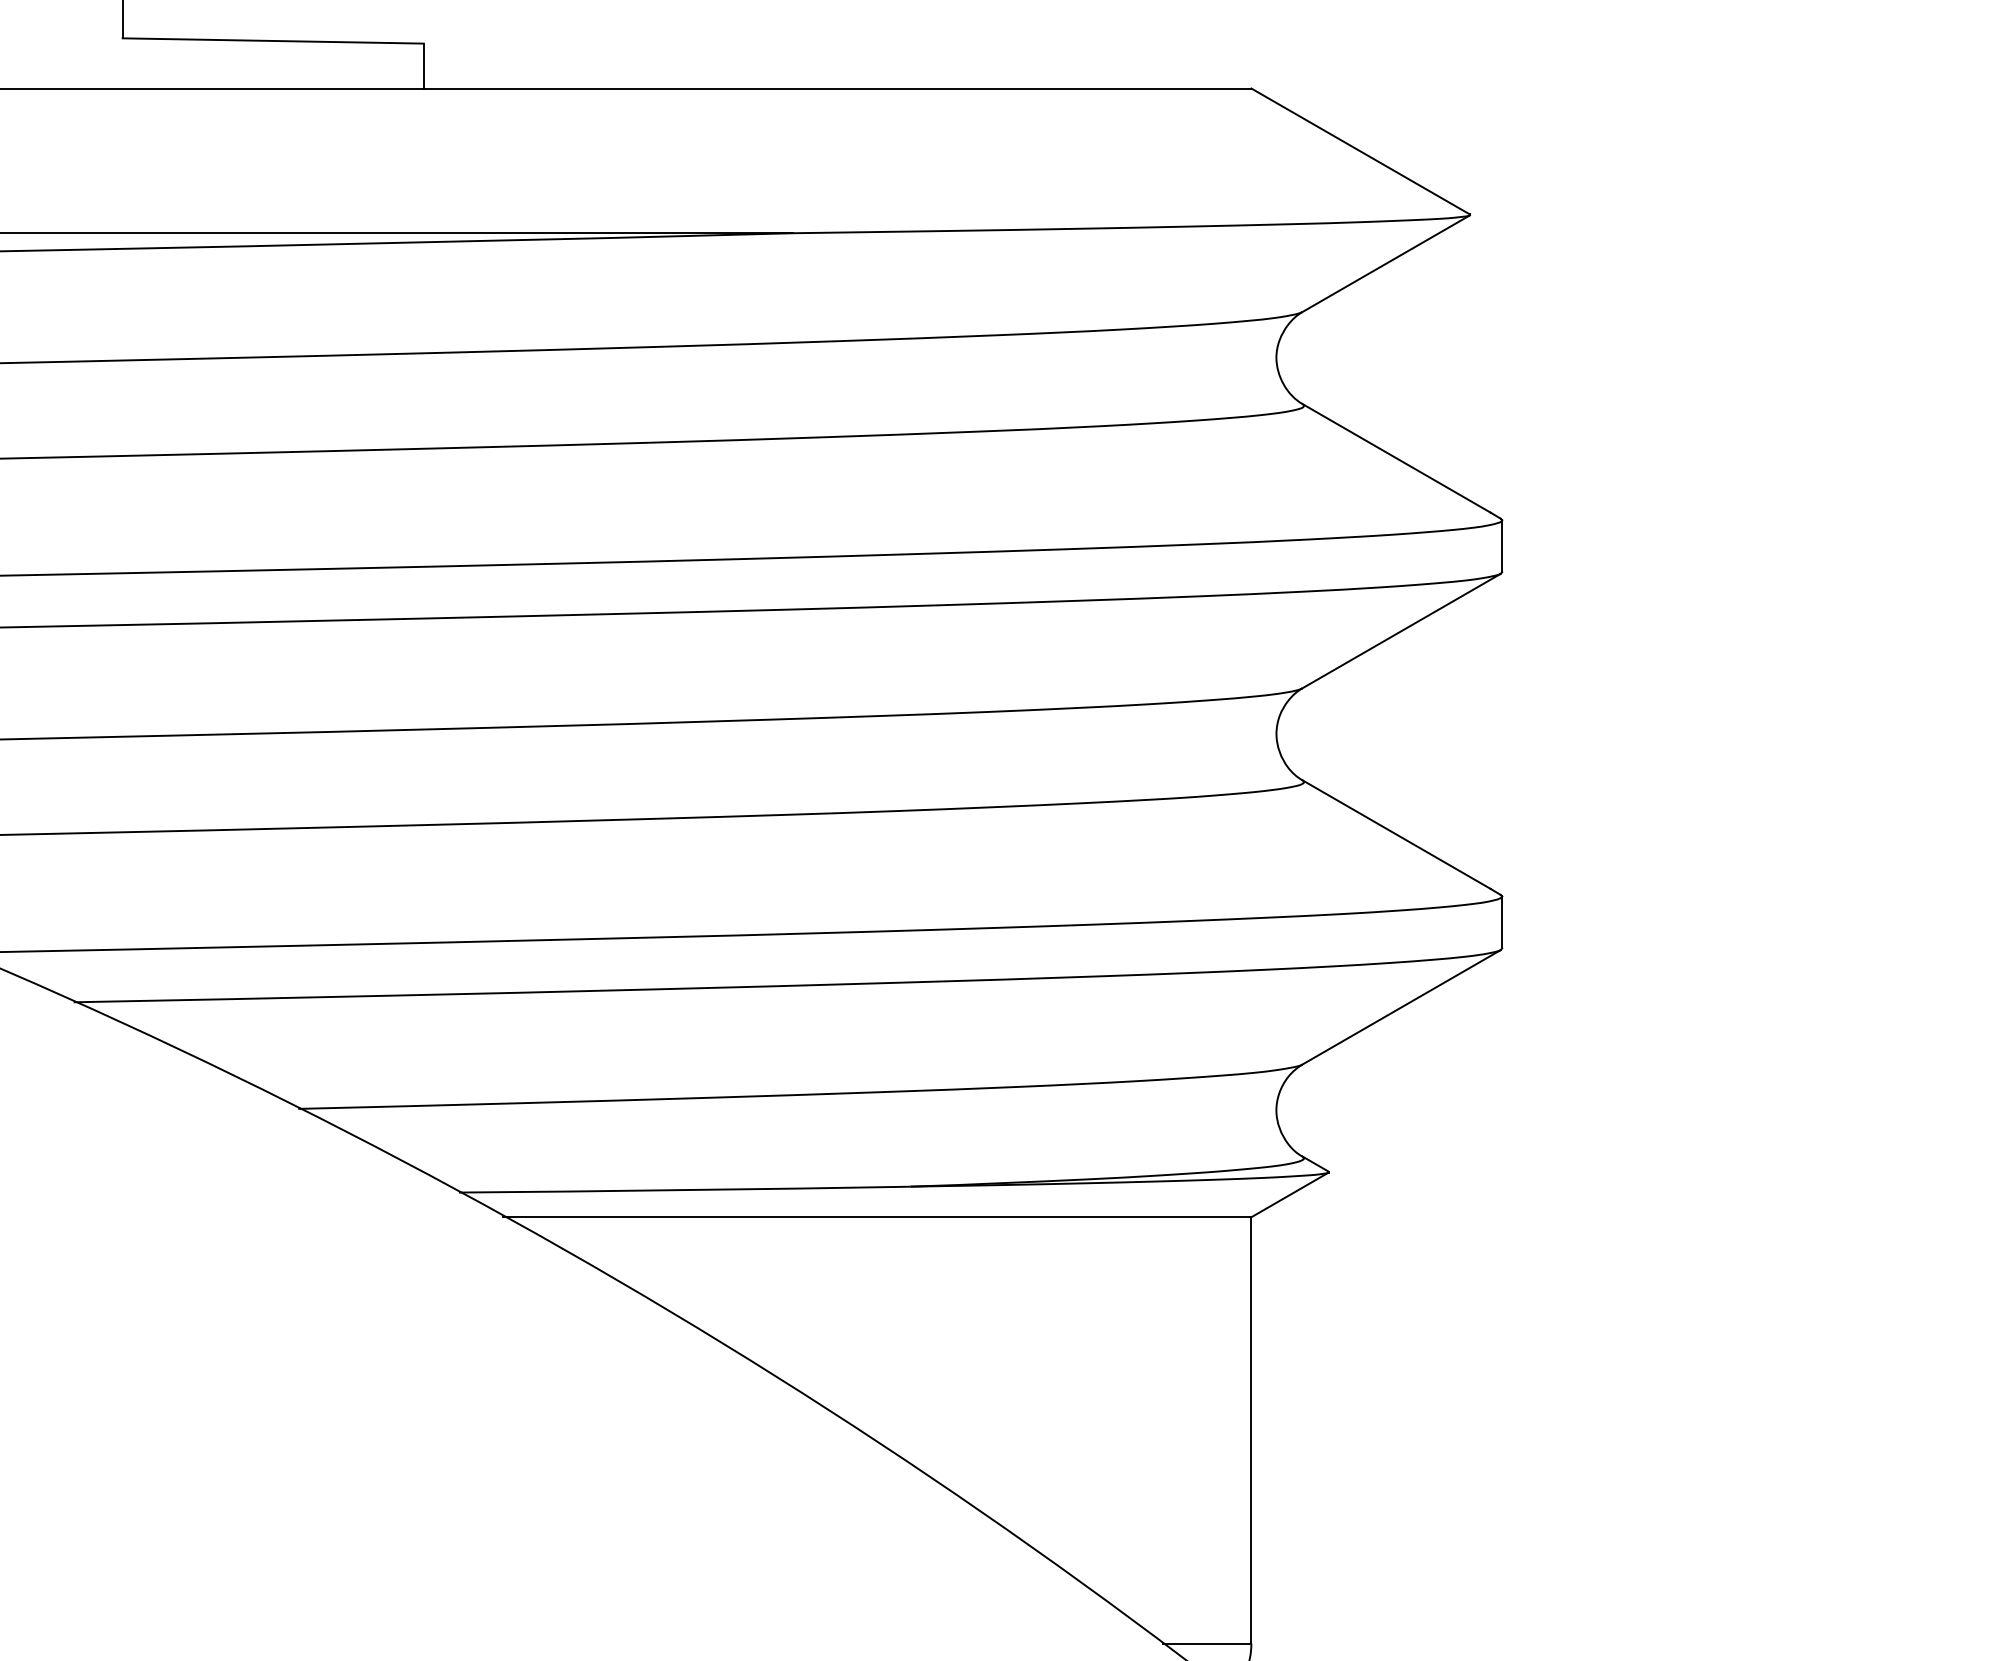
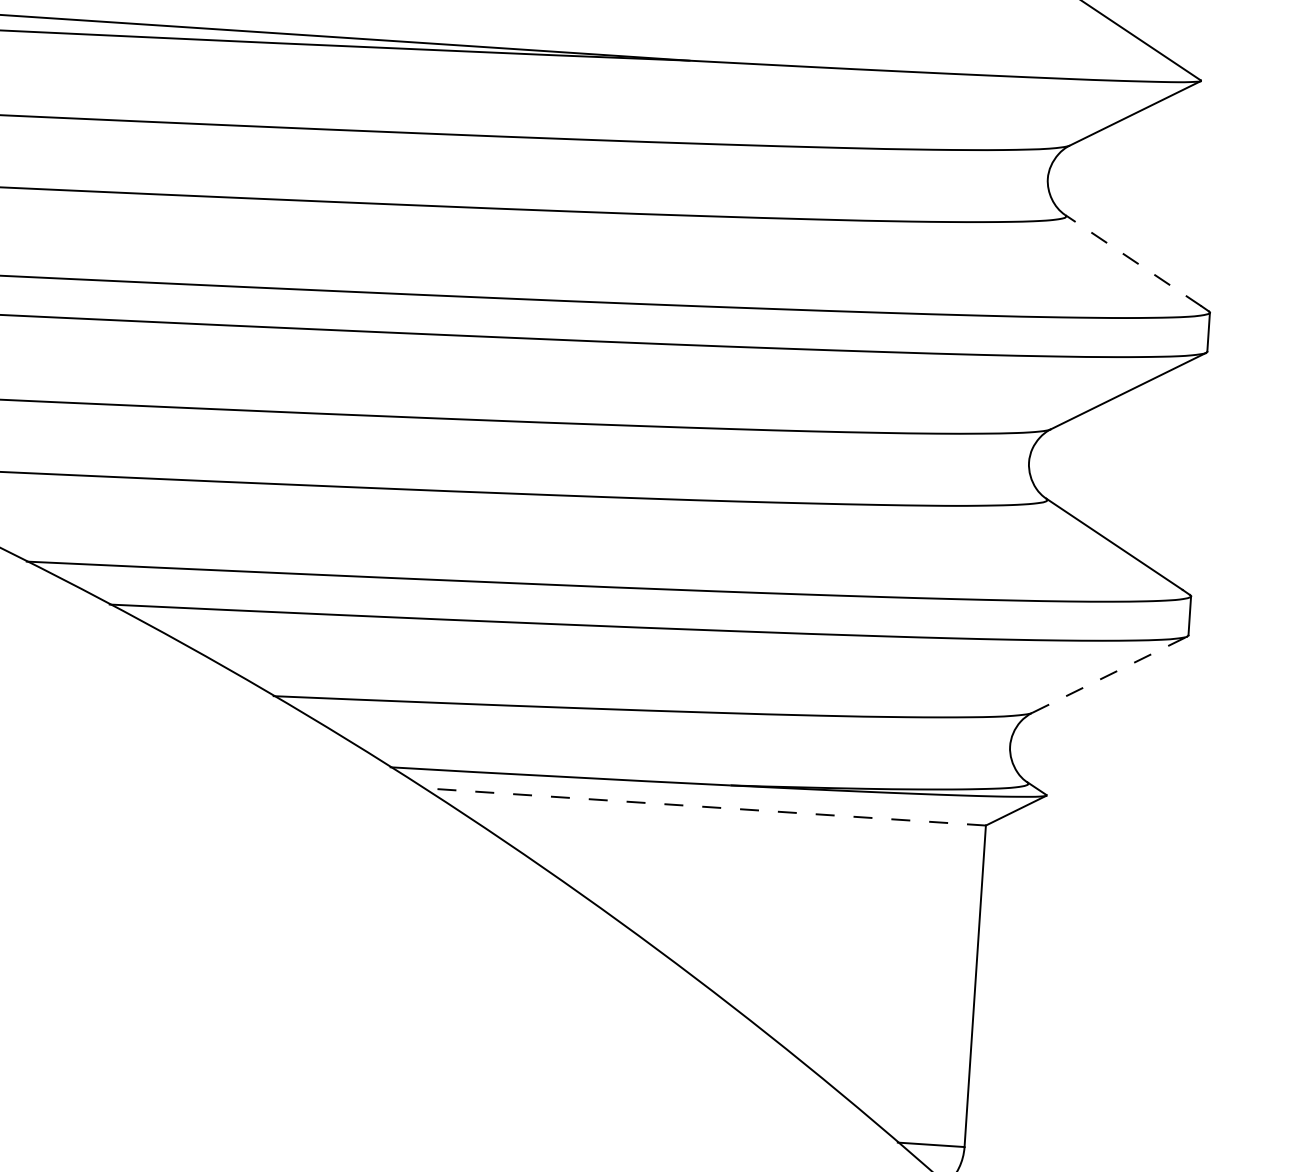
line: (1396, 458) -> (1133, 260), solid -> dashed
line: (1402, 1007) -> (1110, 674), solid -> dashed
line: (876, 1217) -> (703, 806), solid -> dashed

